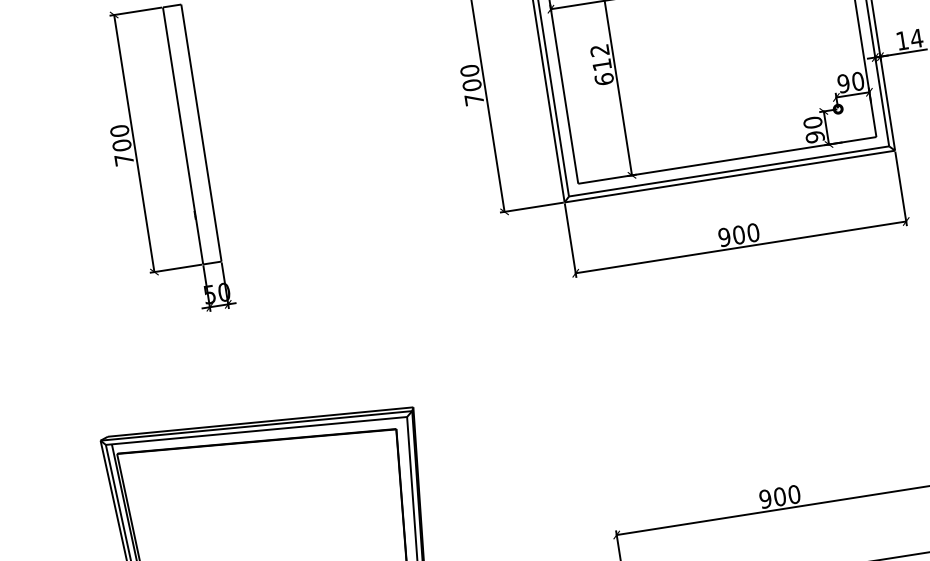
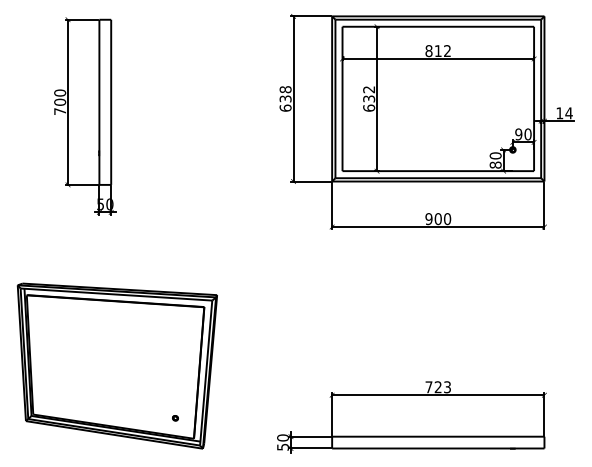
text: (602, 64) -> (369, 98), 612 -> 632
text: (471, 84) -> (285, 98), 700 -> 638
text: (814, 136) -> (495, 164), 90 -> 80
text: (780, 497) -> (438, 387), 900 -> 723

